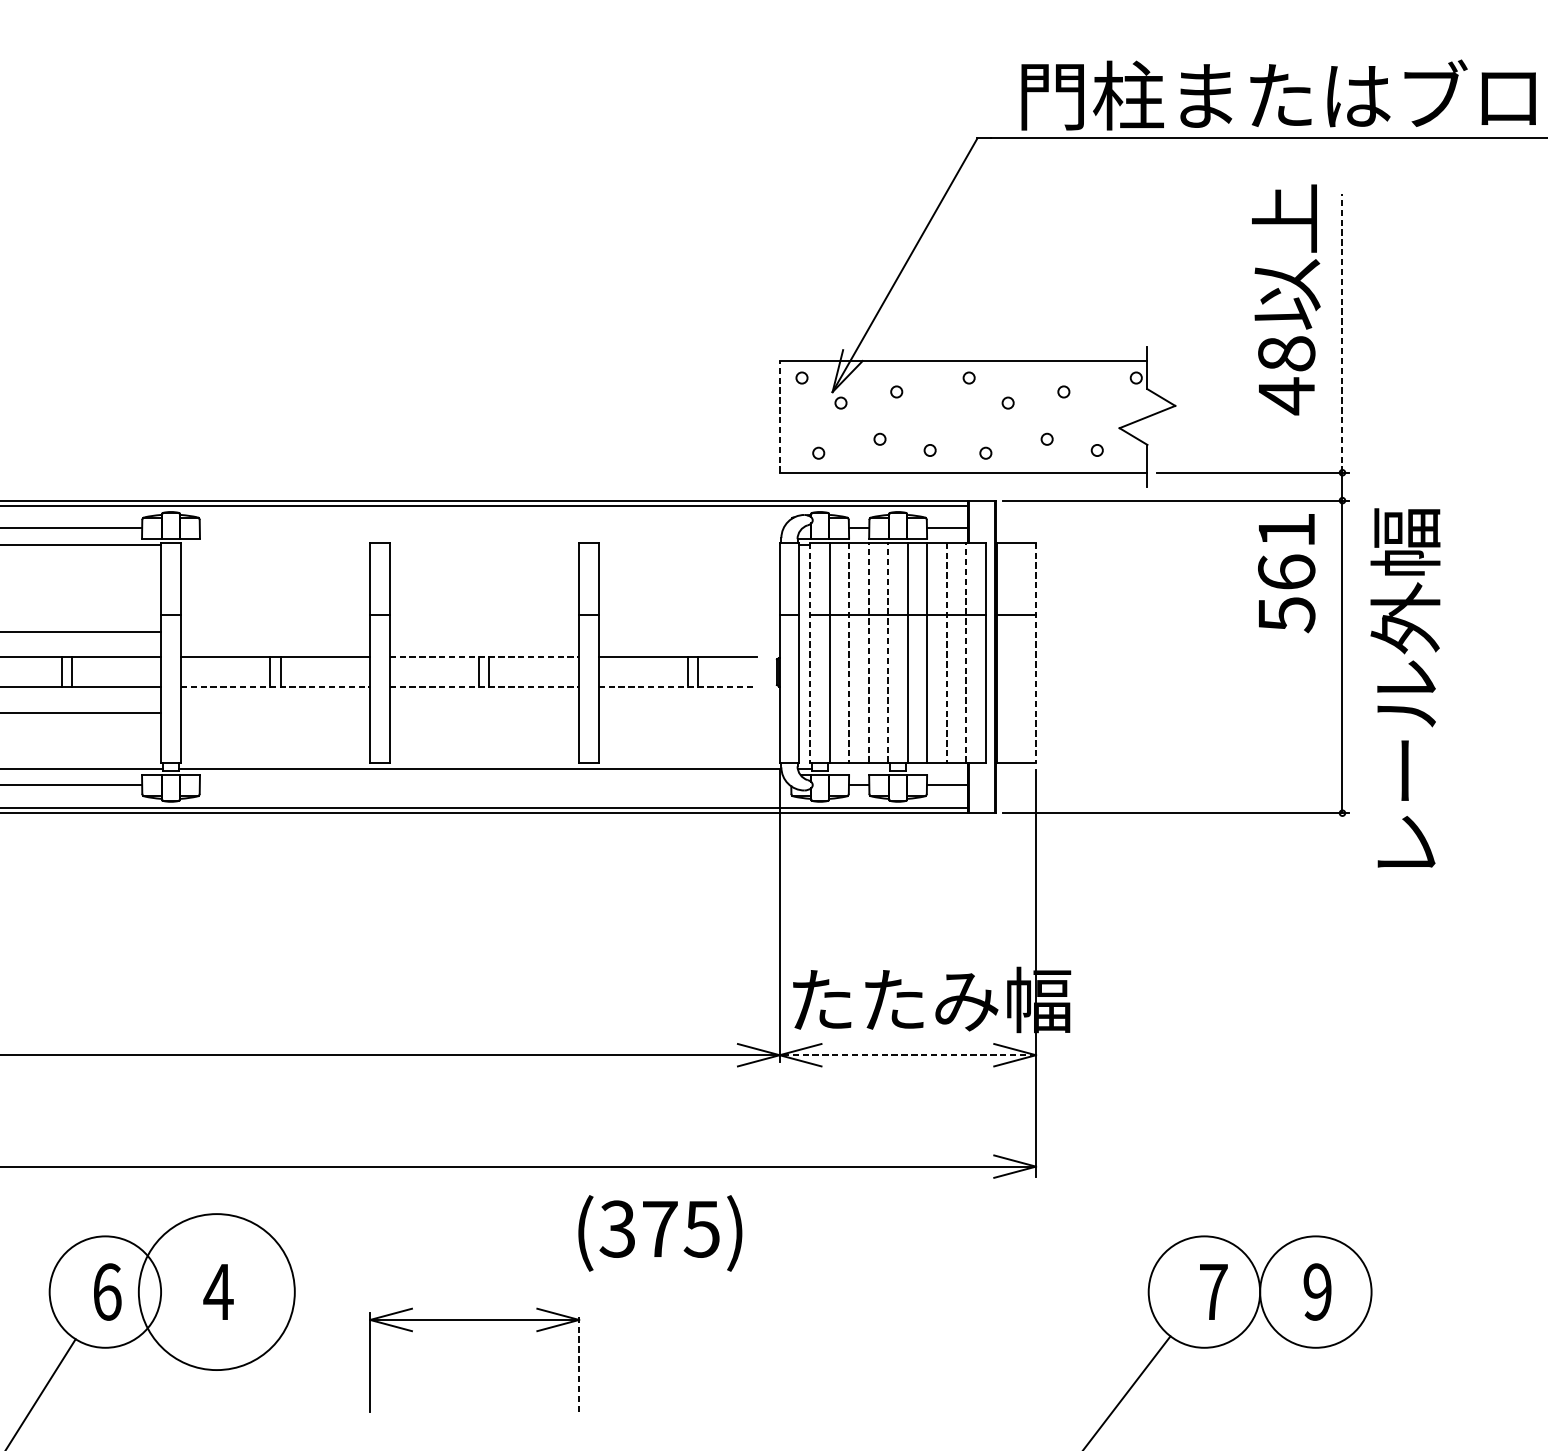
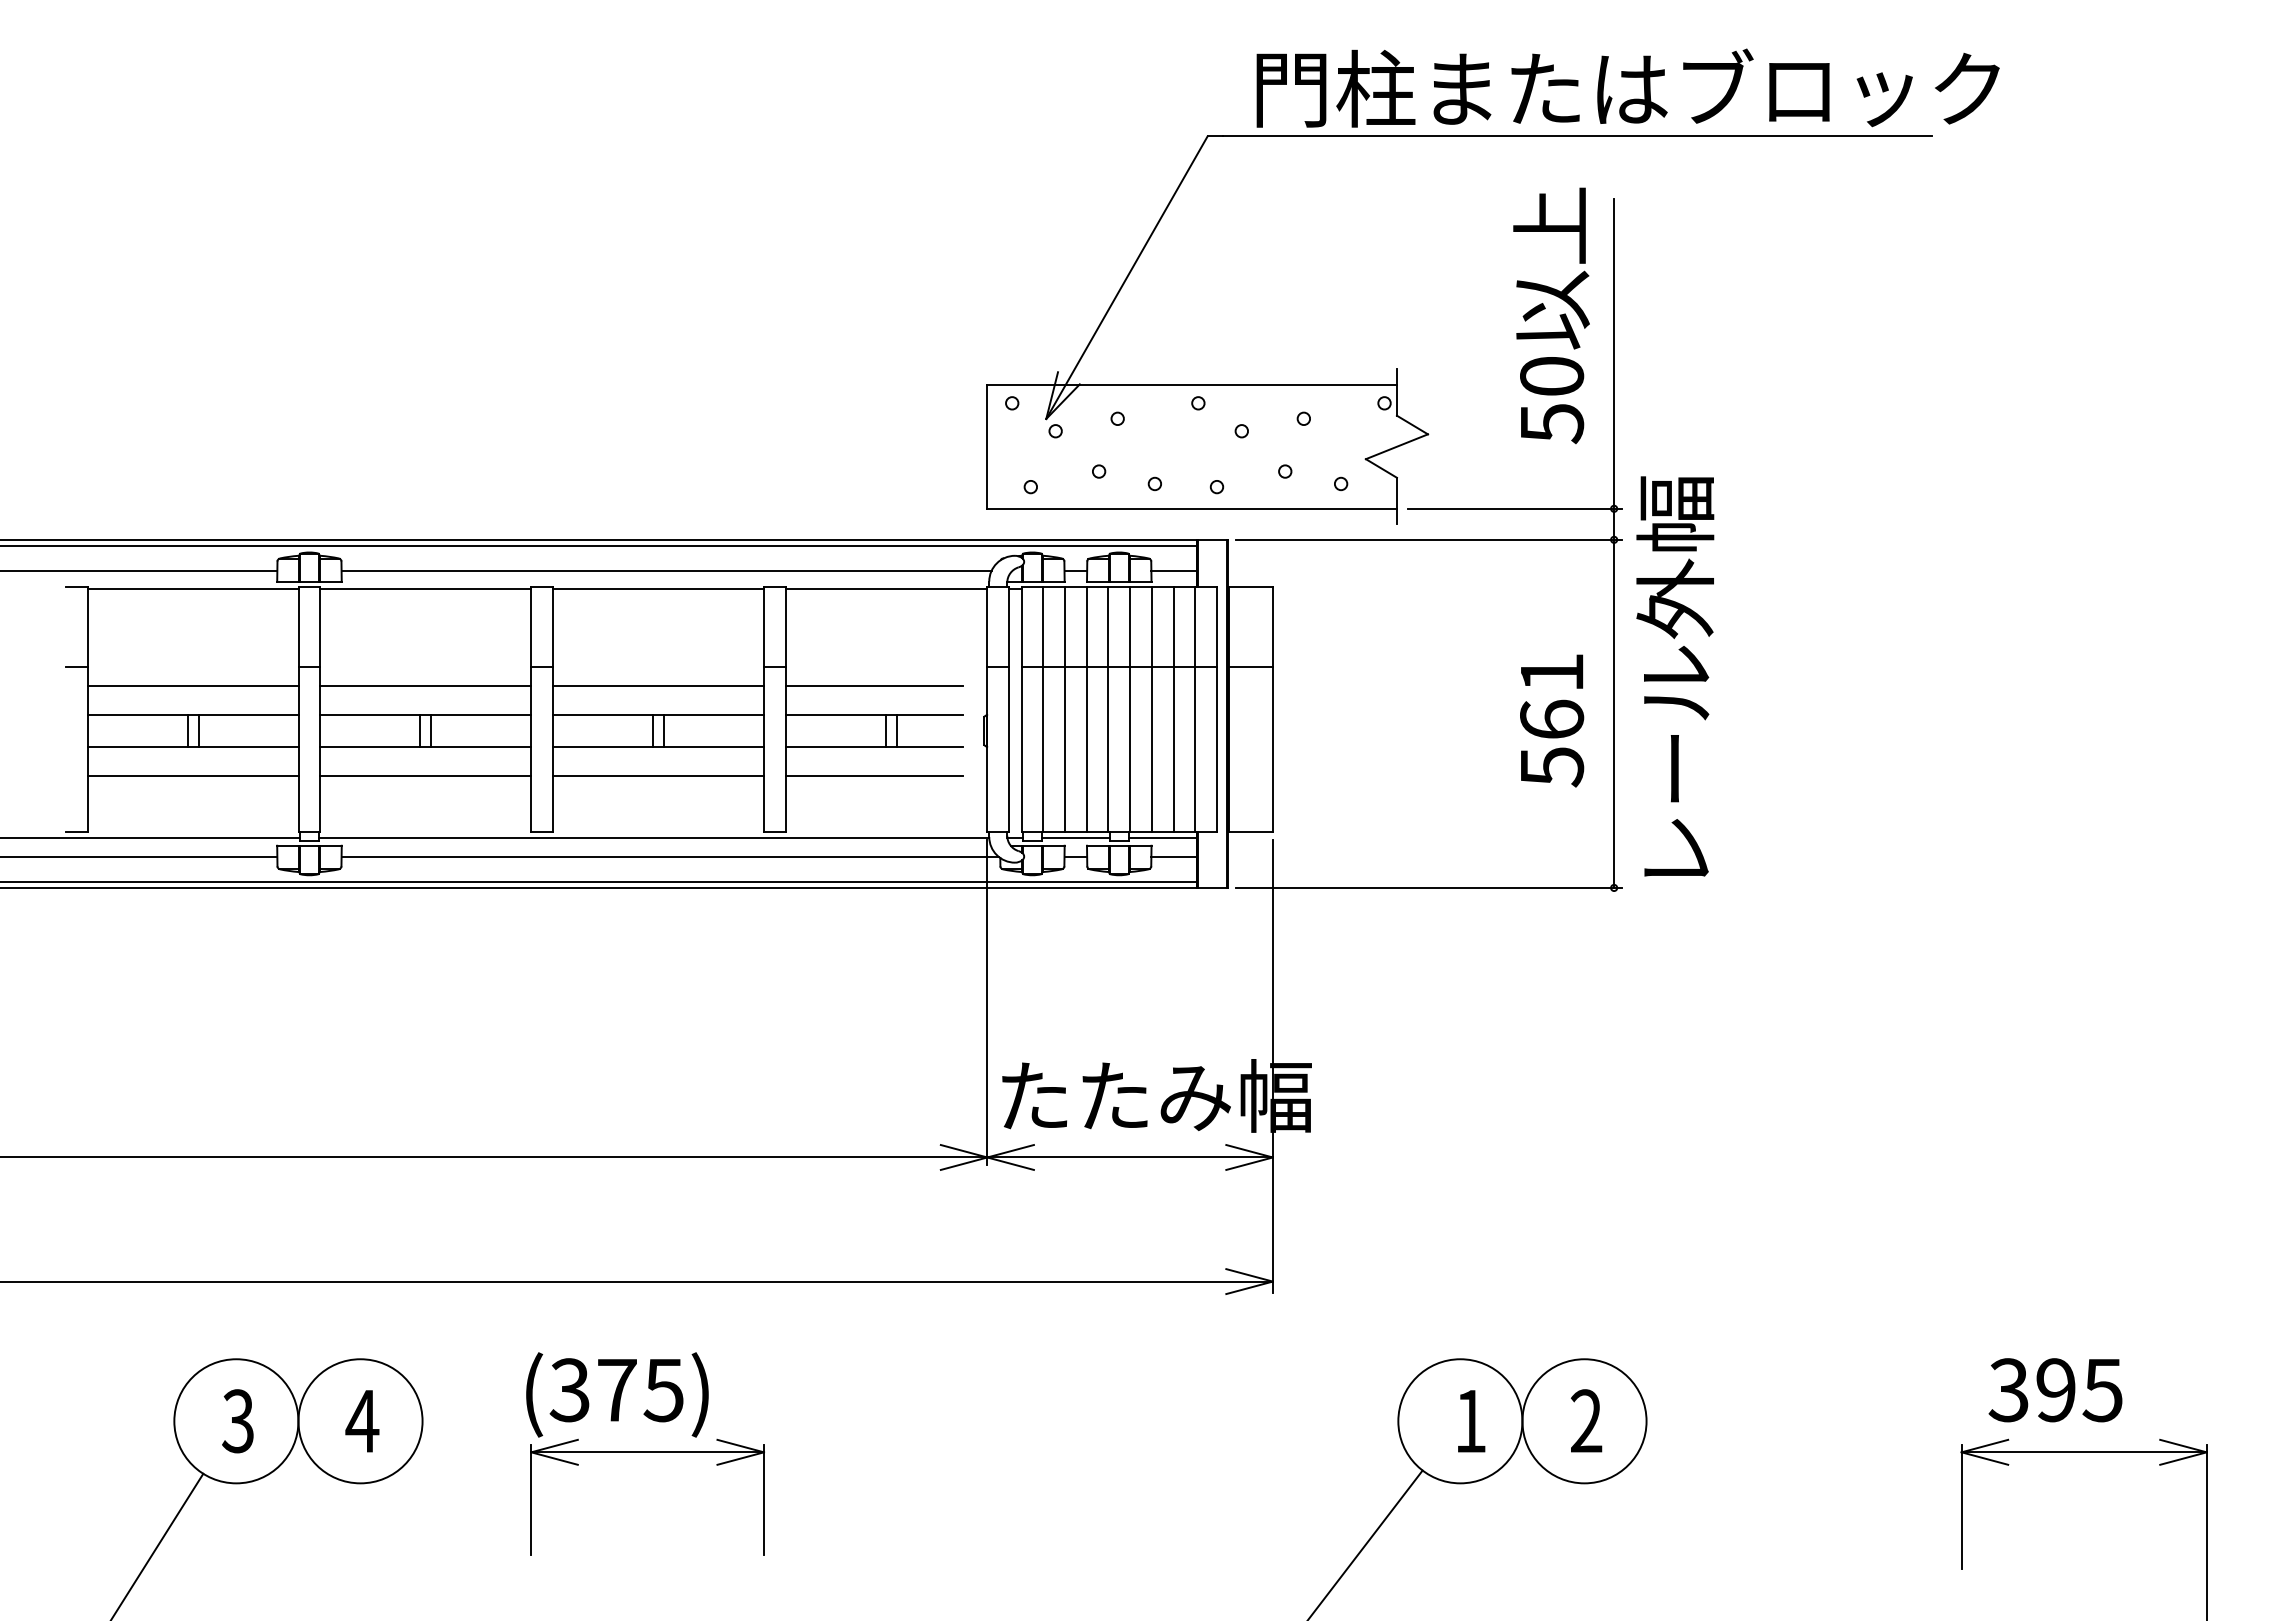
line: (1342, 333) -> (1614, 353), dashed -> solid
text: (1287, 375) -> (1552, 400), 48 -> 50
line: (779, 416) -> (987, 446), dashed -> solid
line: (491, 528) -> (666, 570), added
line: (275, 545) -> (425, 589), added
line: (484, 545) -> (658, 589), added
line: (689, 545) -> (886, 589), added
text: (1287, 573) -> (1552, 720), moved
line: (275, 631) -> (425, 685), added
line: (484, 631) -> (658, 685), added
line: (677, 631) -> (873, 685), added
line: (810, 652) -> (1021, 709), dashed -> solid
line: (848, 652) -> (1064, 709), dashed -> solid
line: (868, 652) -> (1086, 709), dashed -> solid
line: (888, 652) -> (1108, 709), dashed -> solid
line: (946, 652) -> (1173, 709), dashed -> solid
line: (966, 652) -> (1195, 709), dashed -> solid
line: (1035, 652) -> (1272, 709), dashed -> solid
line: (485, 657) -> (659, 714), dashed -> solid
line: (276, 687) -> (426, 747), dashed -> solid
line: (485, 687) -> (659, 747), dashed -> solid
line: (678, 687) -> (874, 747), dashed -> solid
text: (1405, 687) -> (1675, 676), moved
line: (275, 712) -> (425, 775), added
line: (484, 712) -> (658, 775), added
line: (677, 712) -> (873, 775), added
line: (858, 768) -> (1075, 838), added
line: (936, 768) -> (1162, 838), added
line: (494, 784) -> (669, 856), added
line: (908, 1055) -> (1130, 1157), dashed -> solid
text: (660, 1233) -> (617, 1394), moved
text: (107, 1292) -> (238, 1421), 6 -> 3
circle: (216, 1292) -> (360, 1421), size x0.71
text: (1213, 1292) -> (1470, 1421), 7 -> 1
text: (1317, 1292) -> (1586, 1421), 9 -> 2
line: (579, 1362) -> (764, 1499), dashed -> solid

